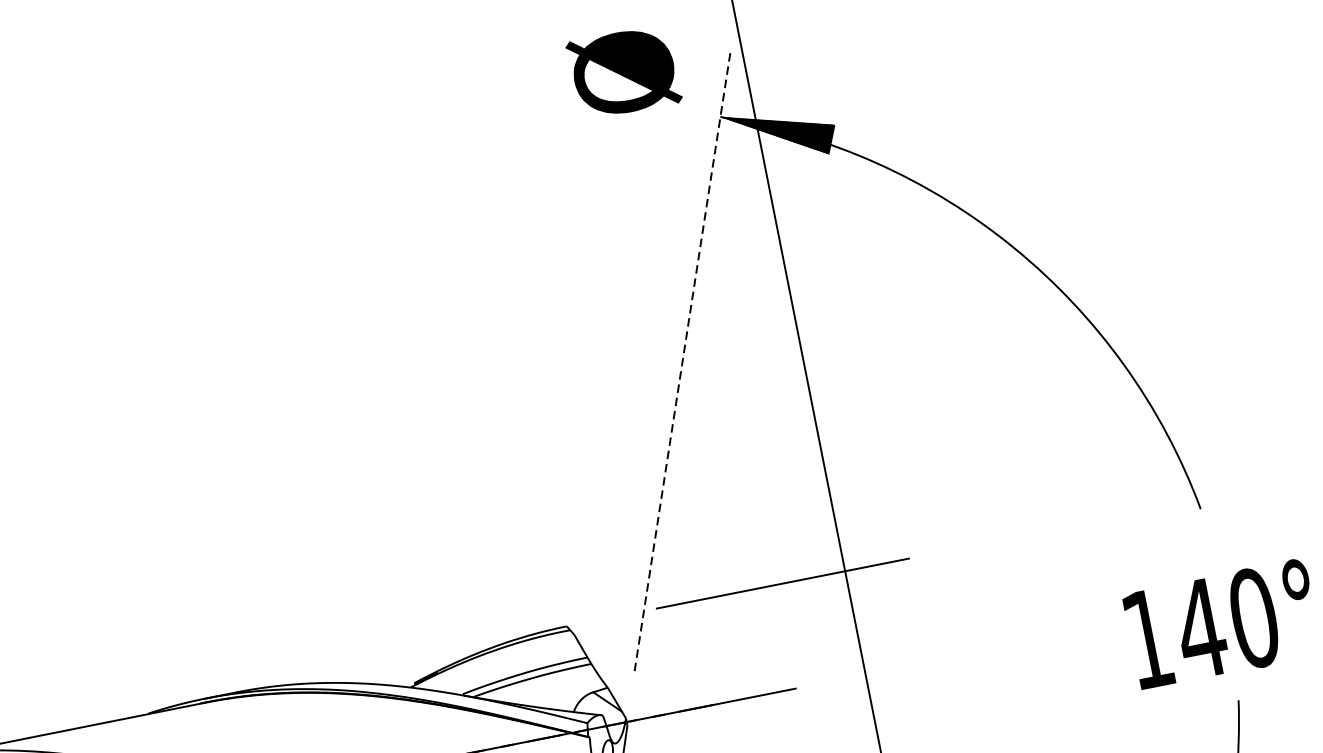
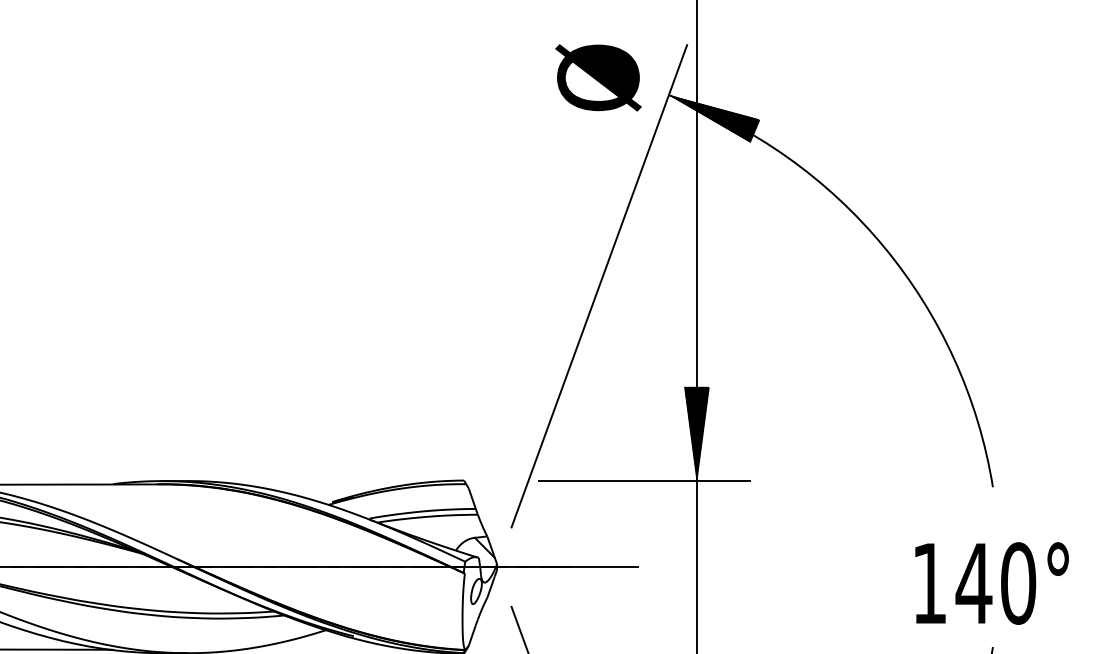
text: (624, 71) -> (598, 77), moved
line: (682, 362) -> (599, 286), dashed -> solid
hatch: (833, 515) -> (696, 433), added

